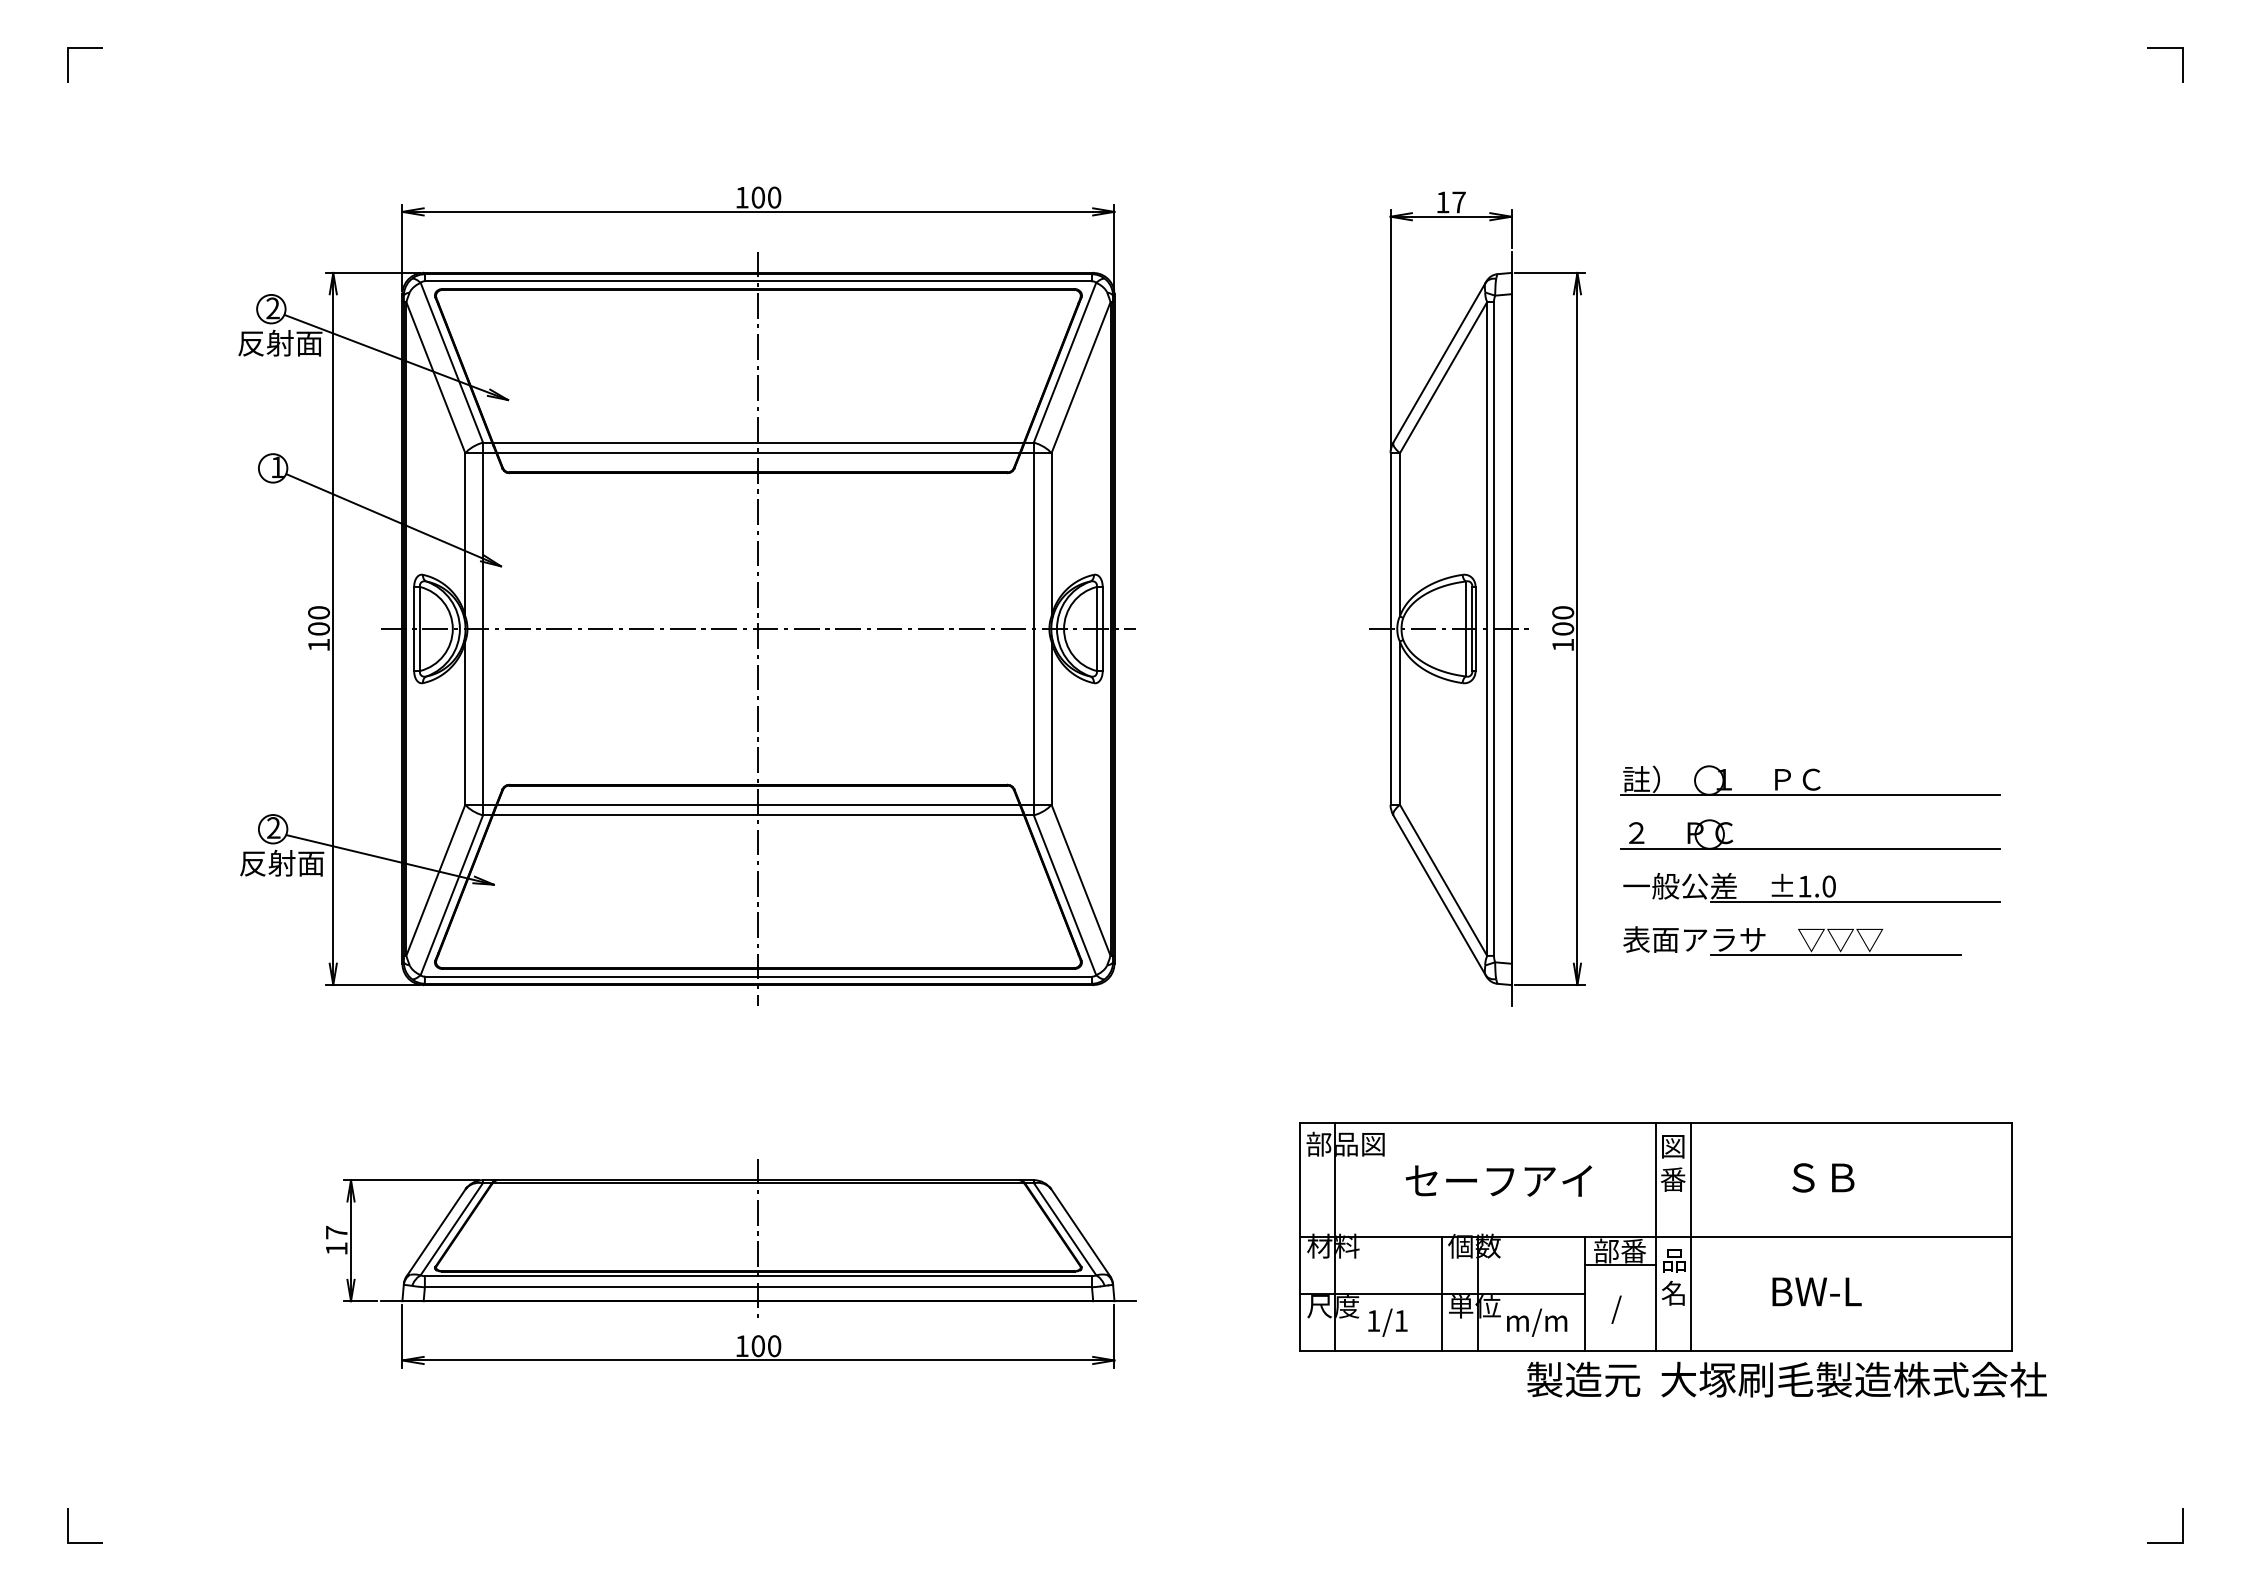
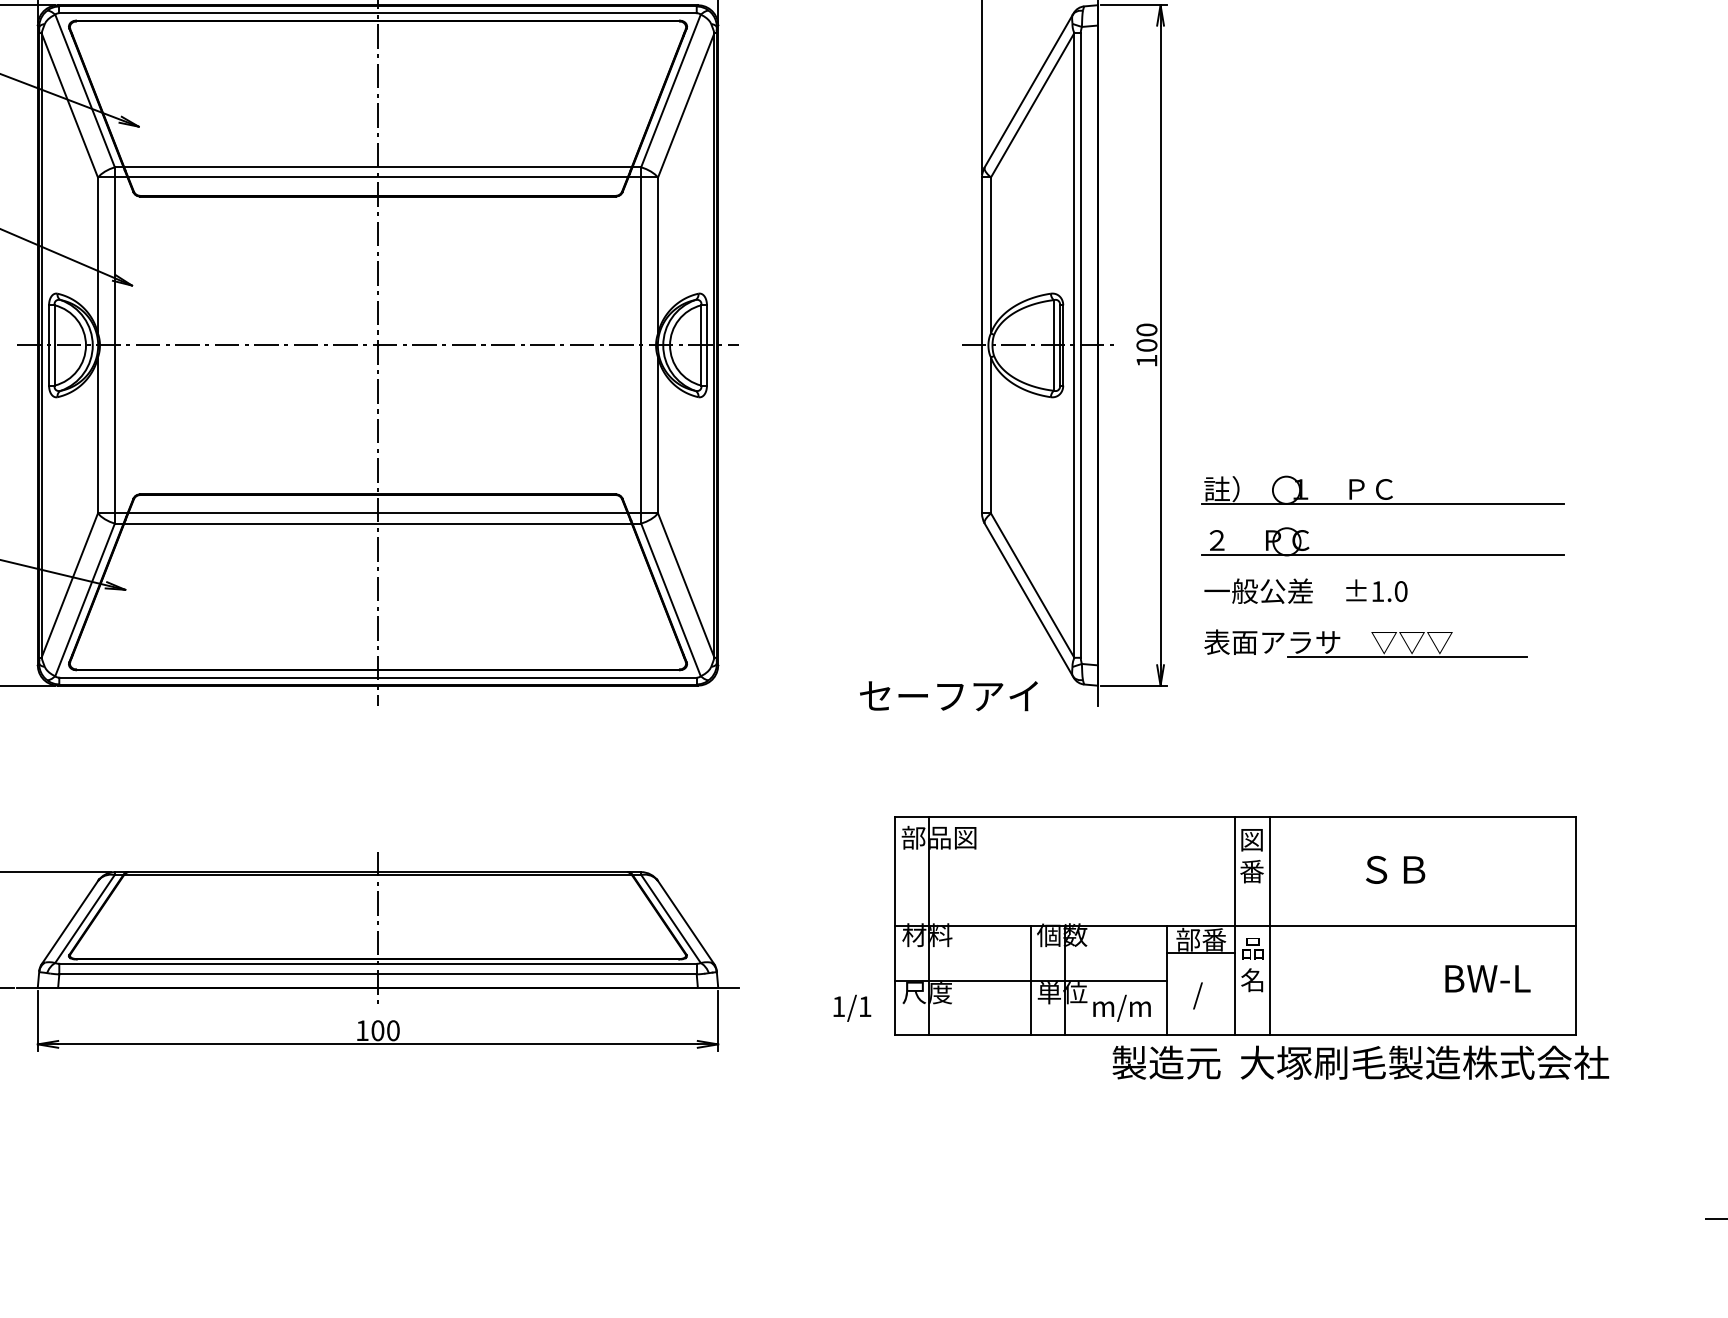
line: (1854, 902) -> (1425, 606), removed
text: (1498, 1180) -> (948, 695), moved
text: (1816, 1291) -> (1487, 978), moved
text: (1387, 1322) -> (851, 1008), moved

